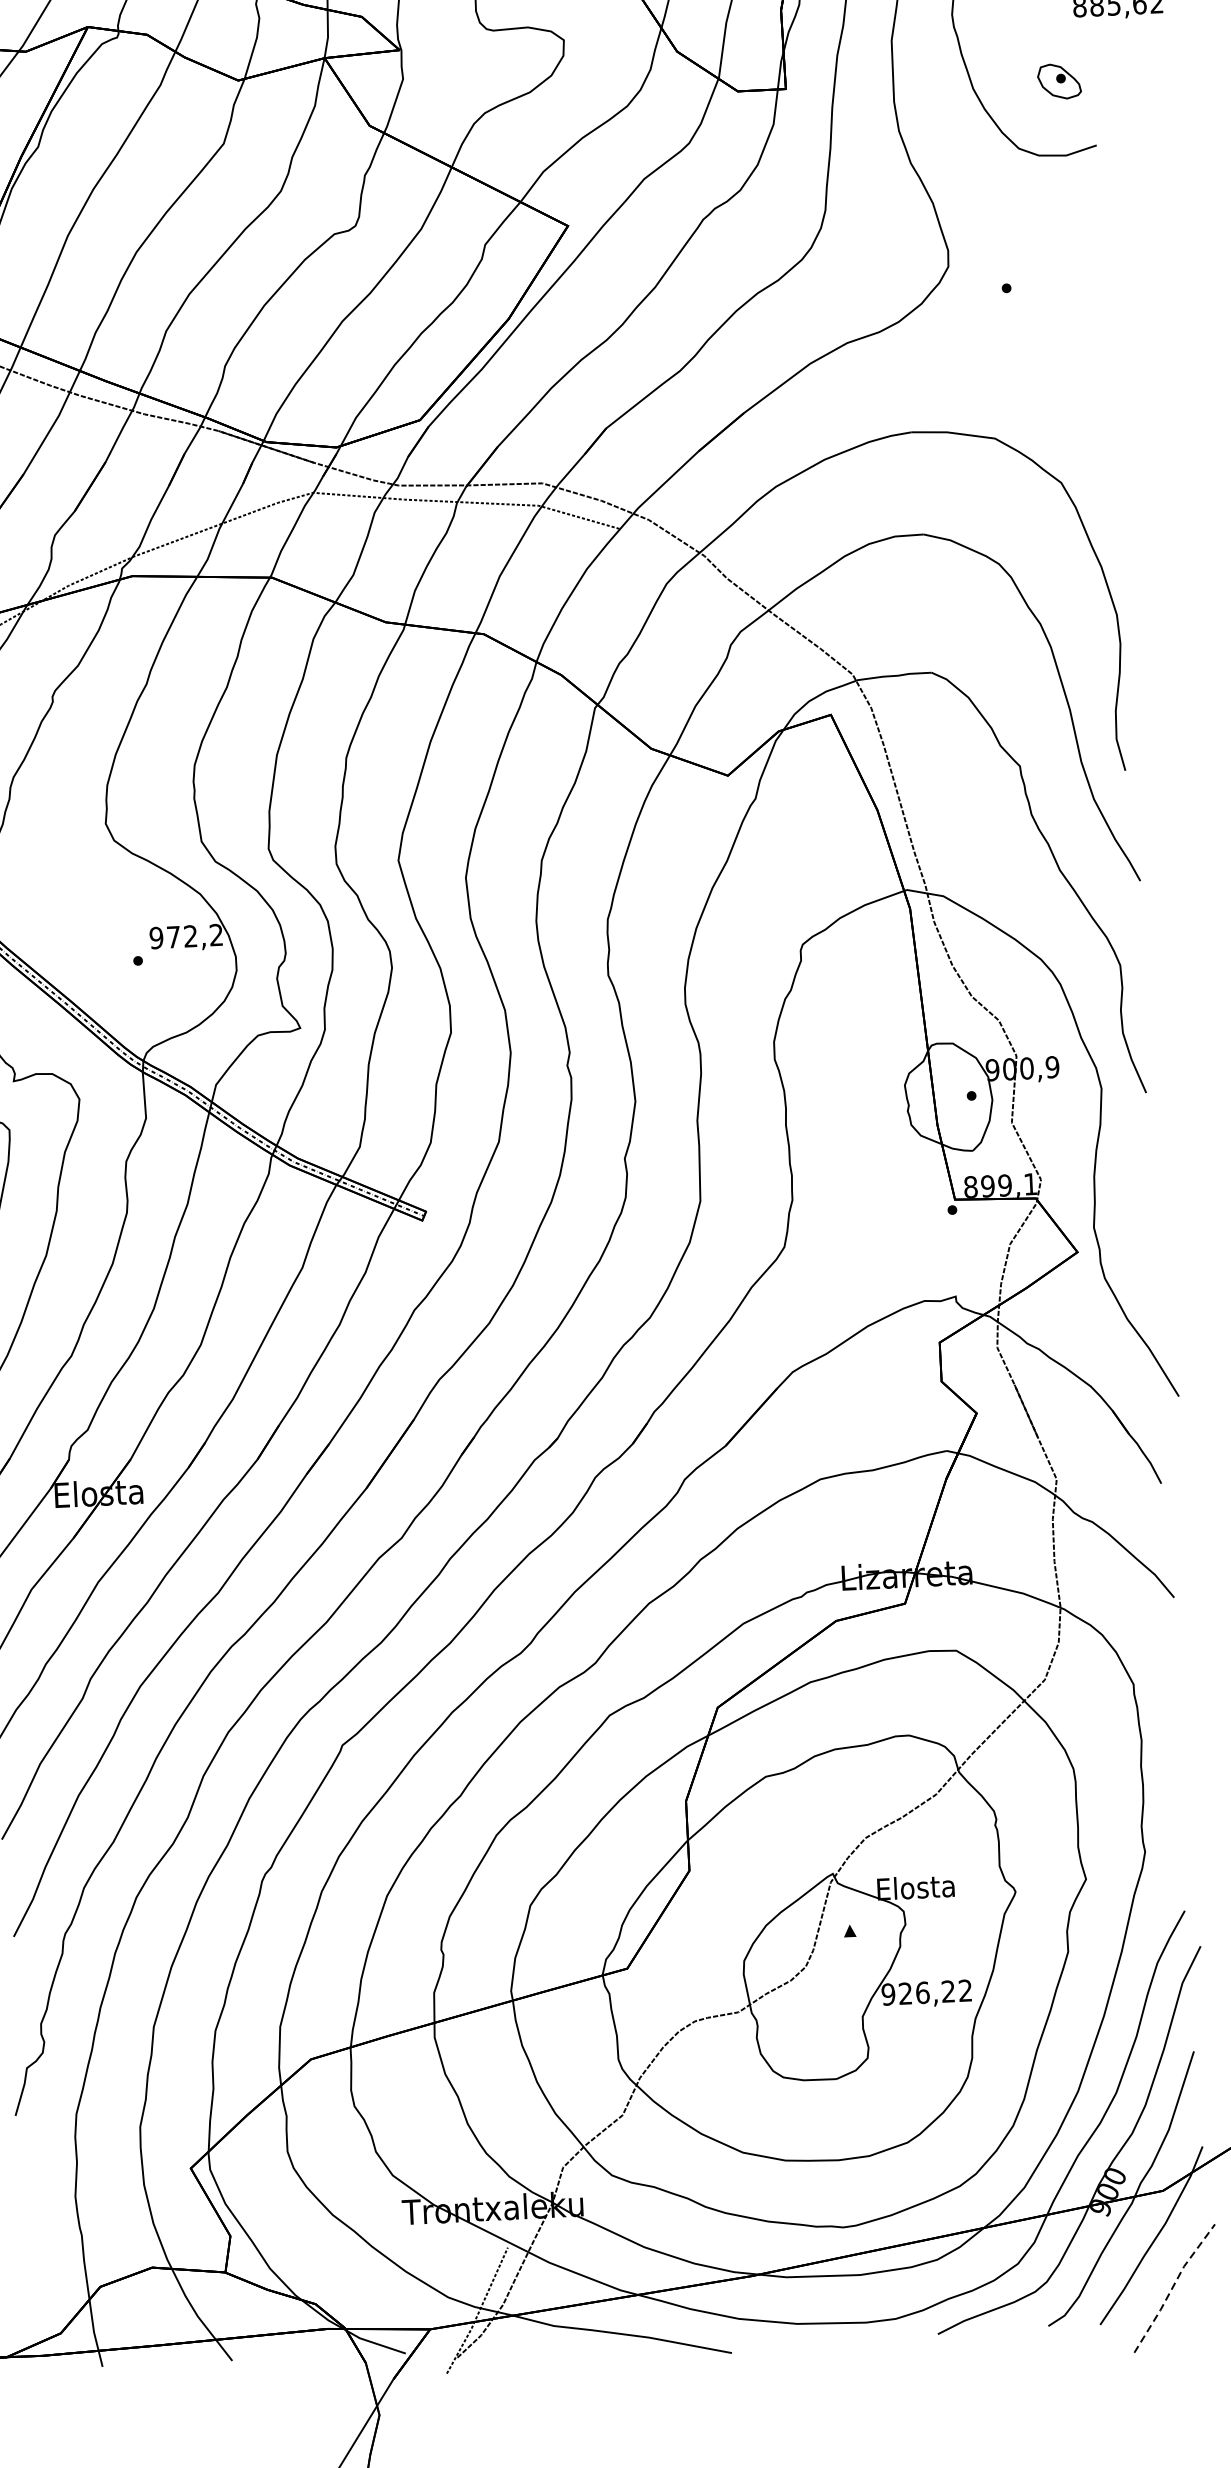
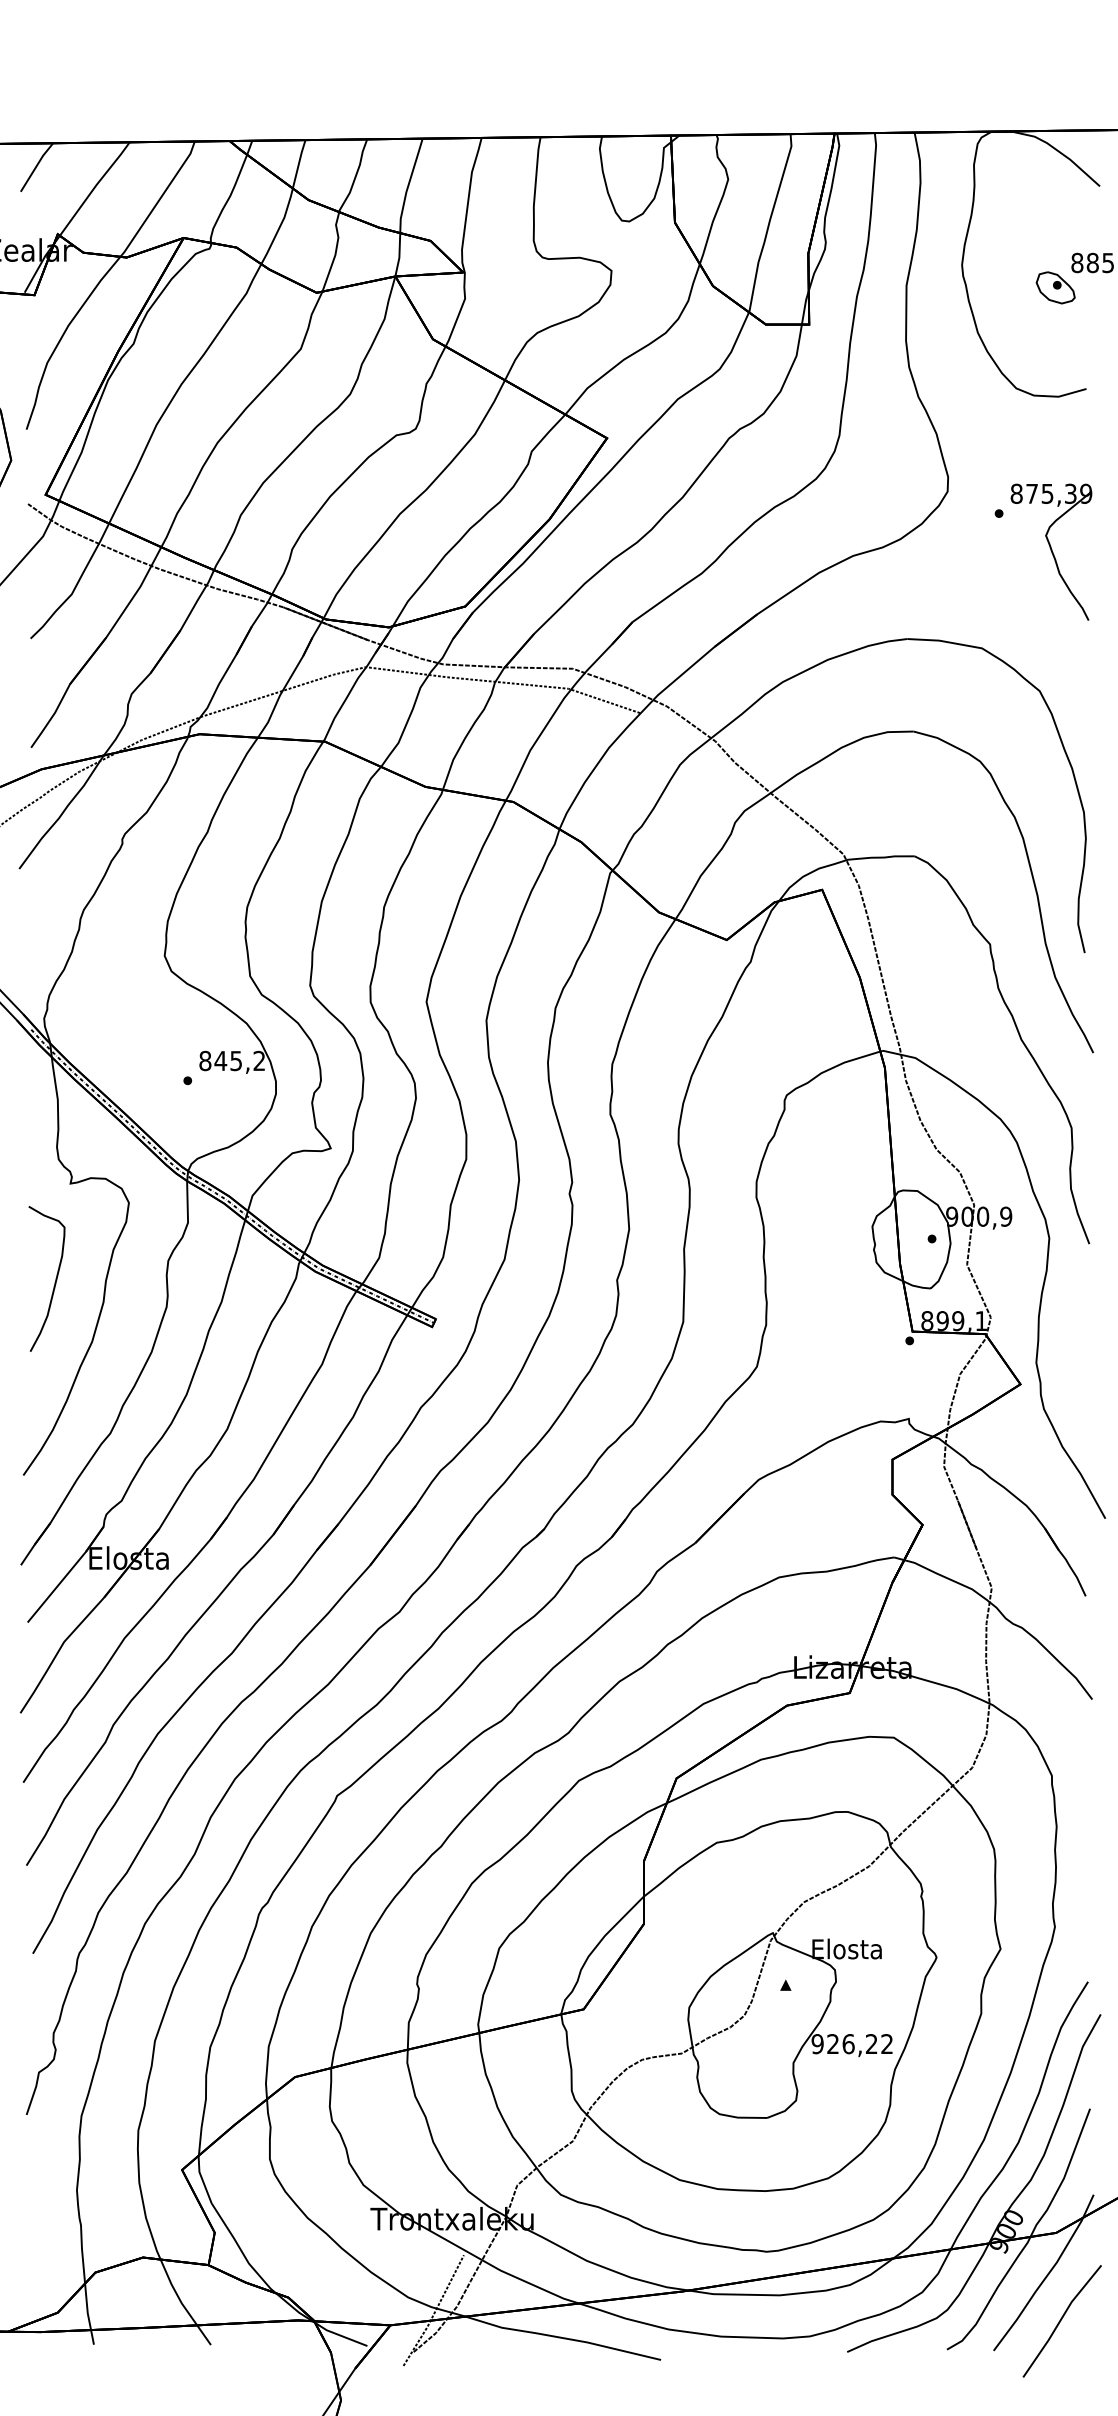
part: (1059, 81) -> (1055, 287), moved
part: (1066, 327) -> (1051, 551), added
text: (173, 936) -> (220, 1060), 972,2 -> 845,2
line: (1172, 2286) -> (1060, 2319), dashed -> solid

